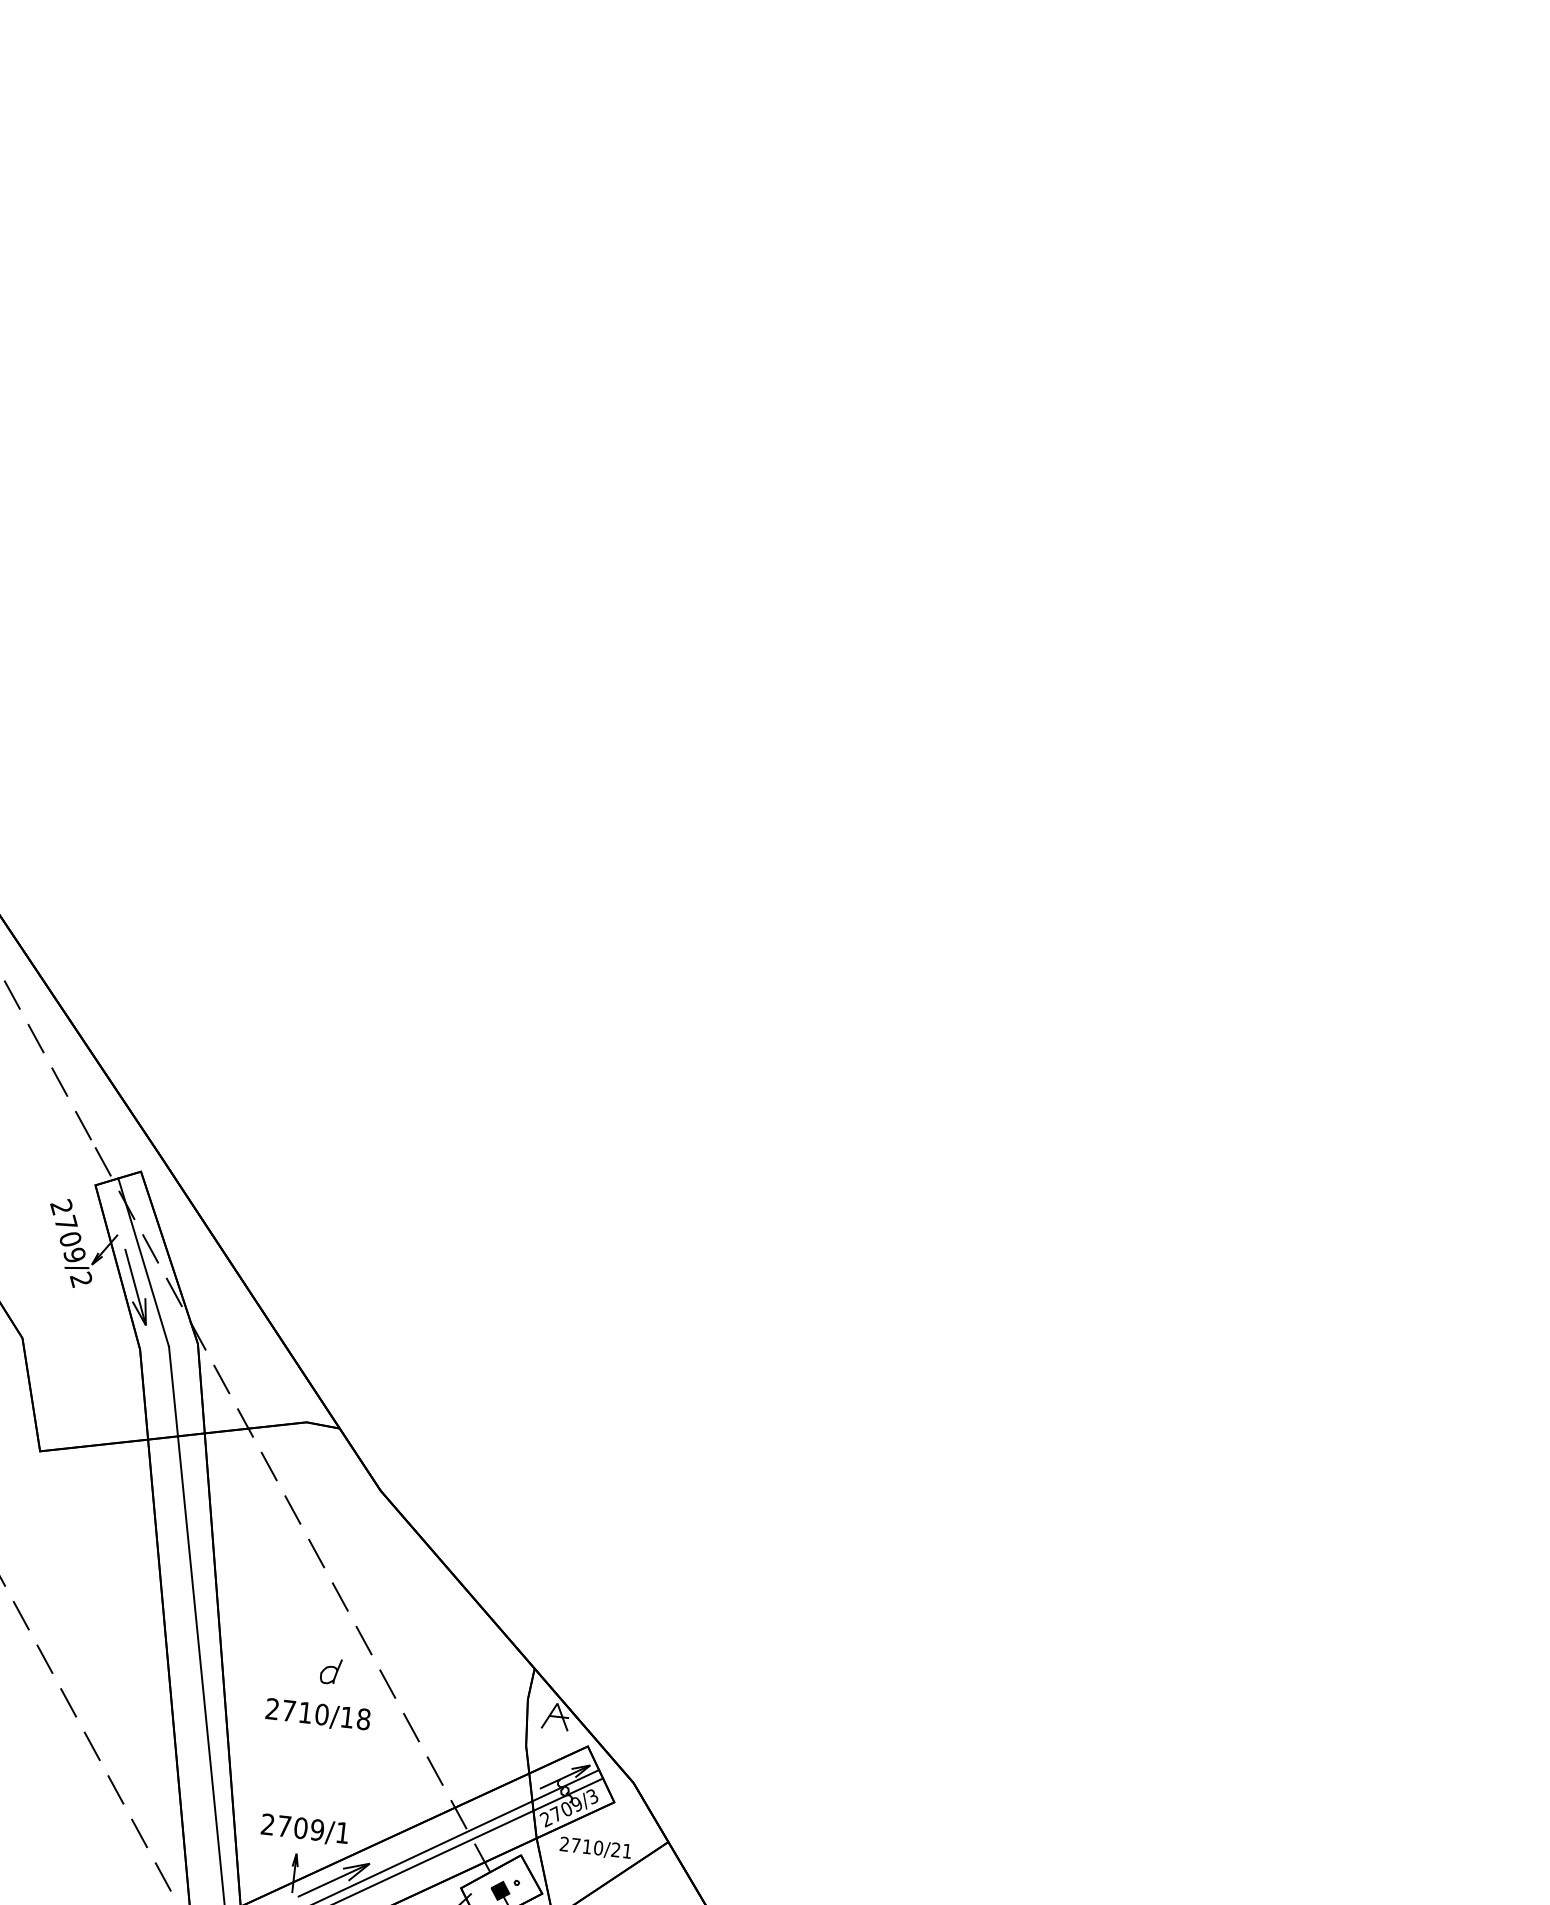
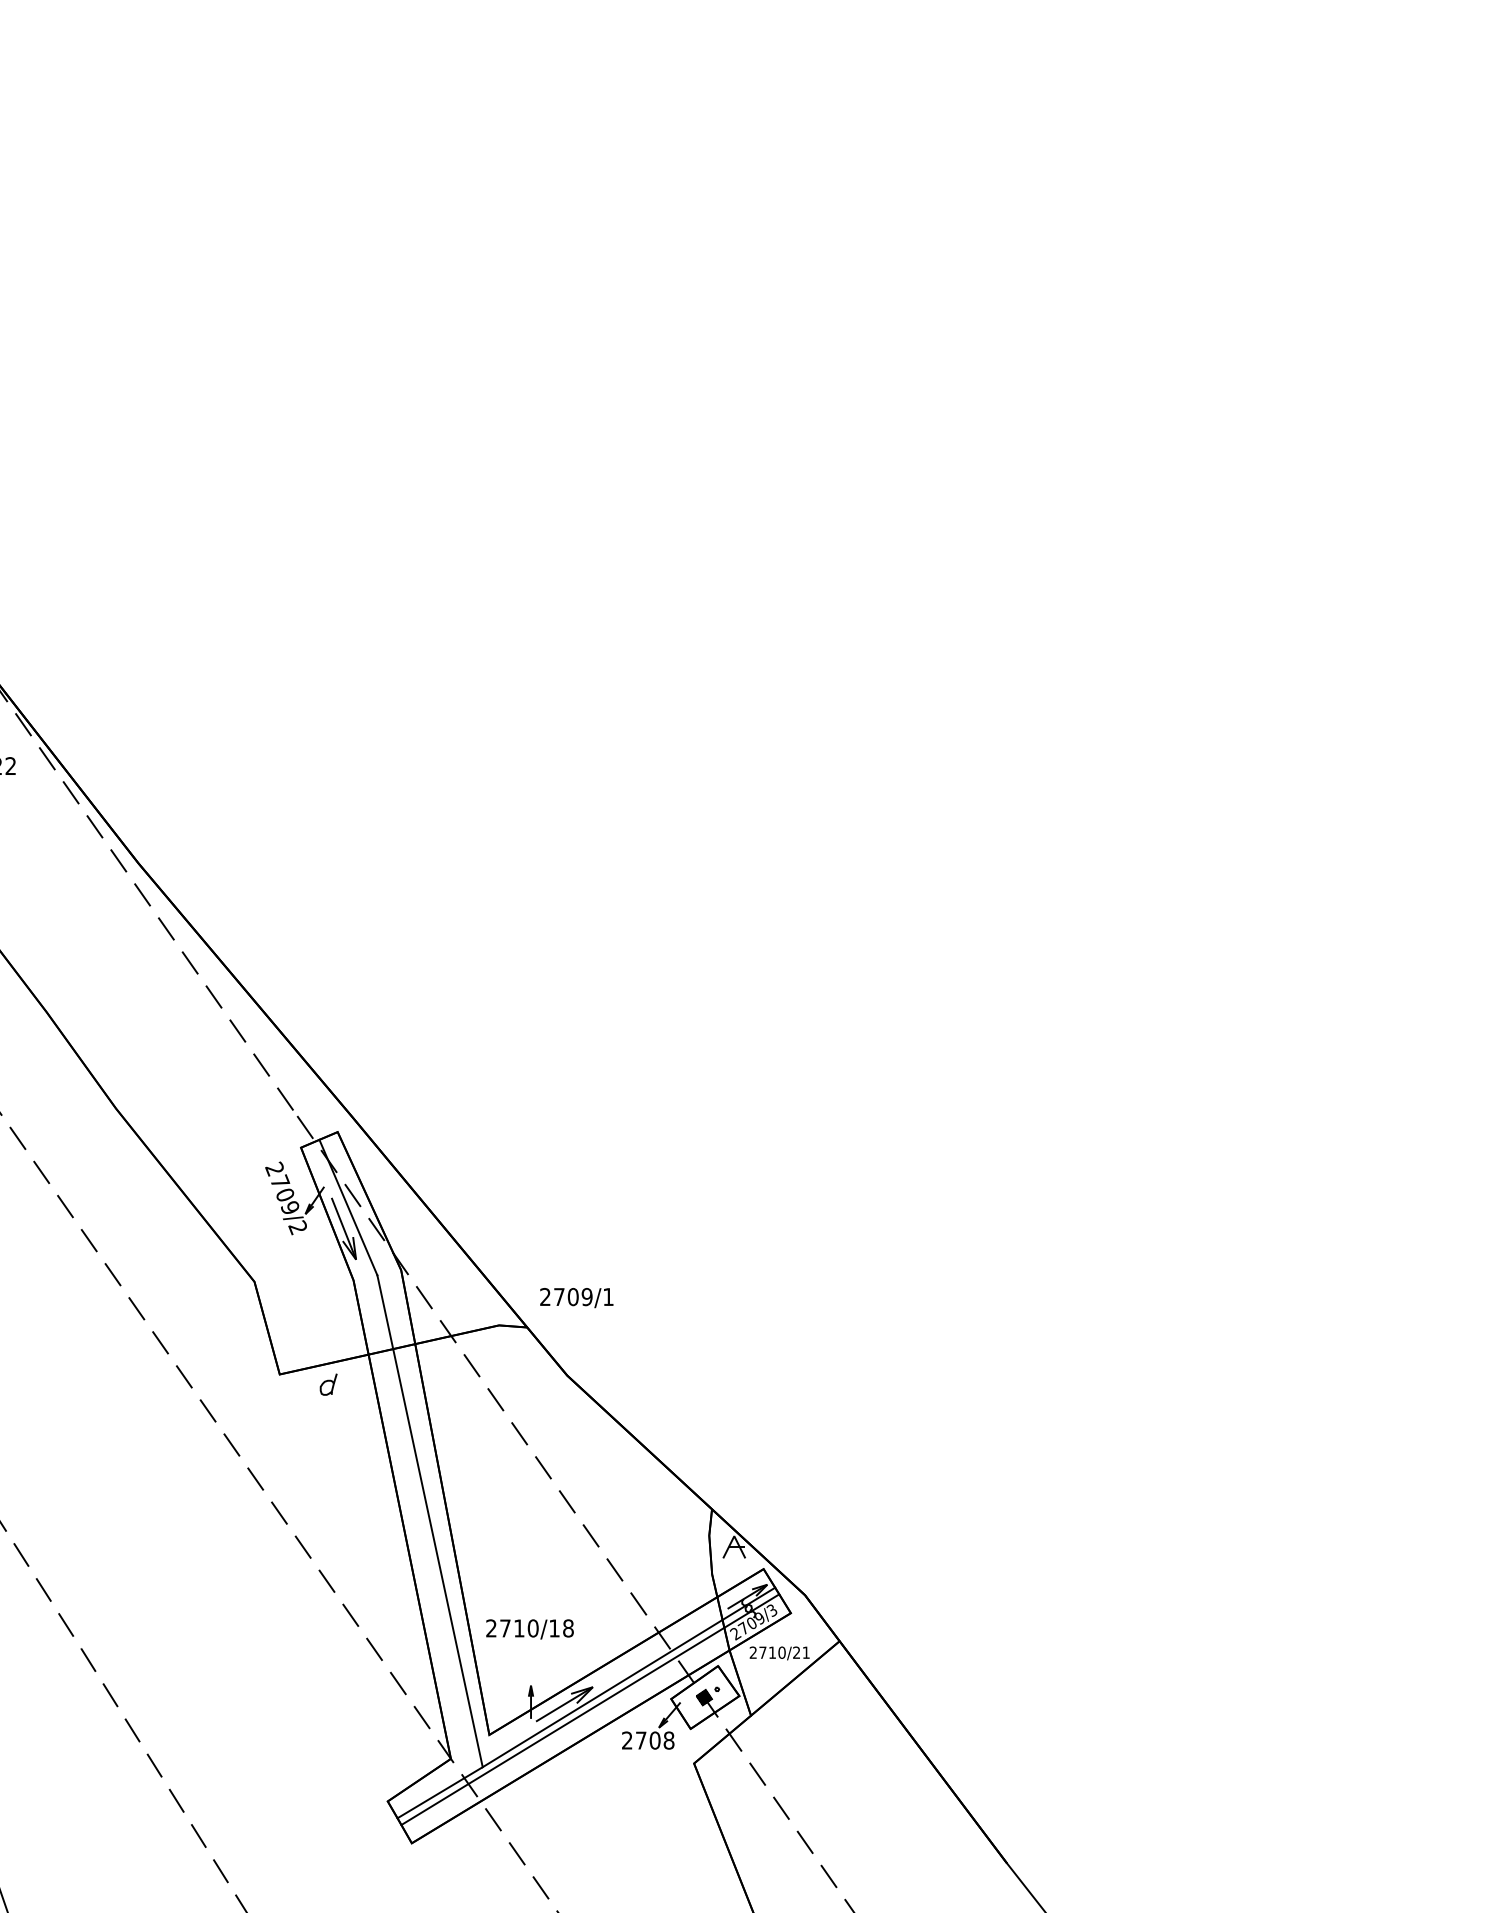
part: (330, 1671) -> (328, 1384), moved
text: (317, 1715) -> (529, 1629), moved
text: (304, 1830) -> (576, 1298), moved

